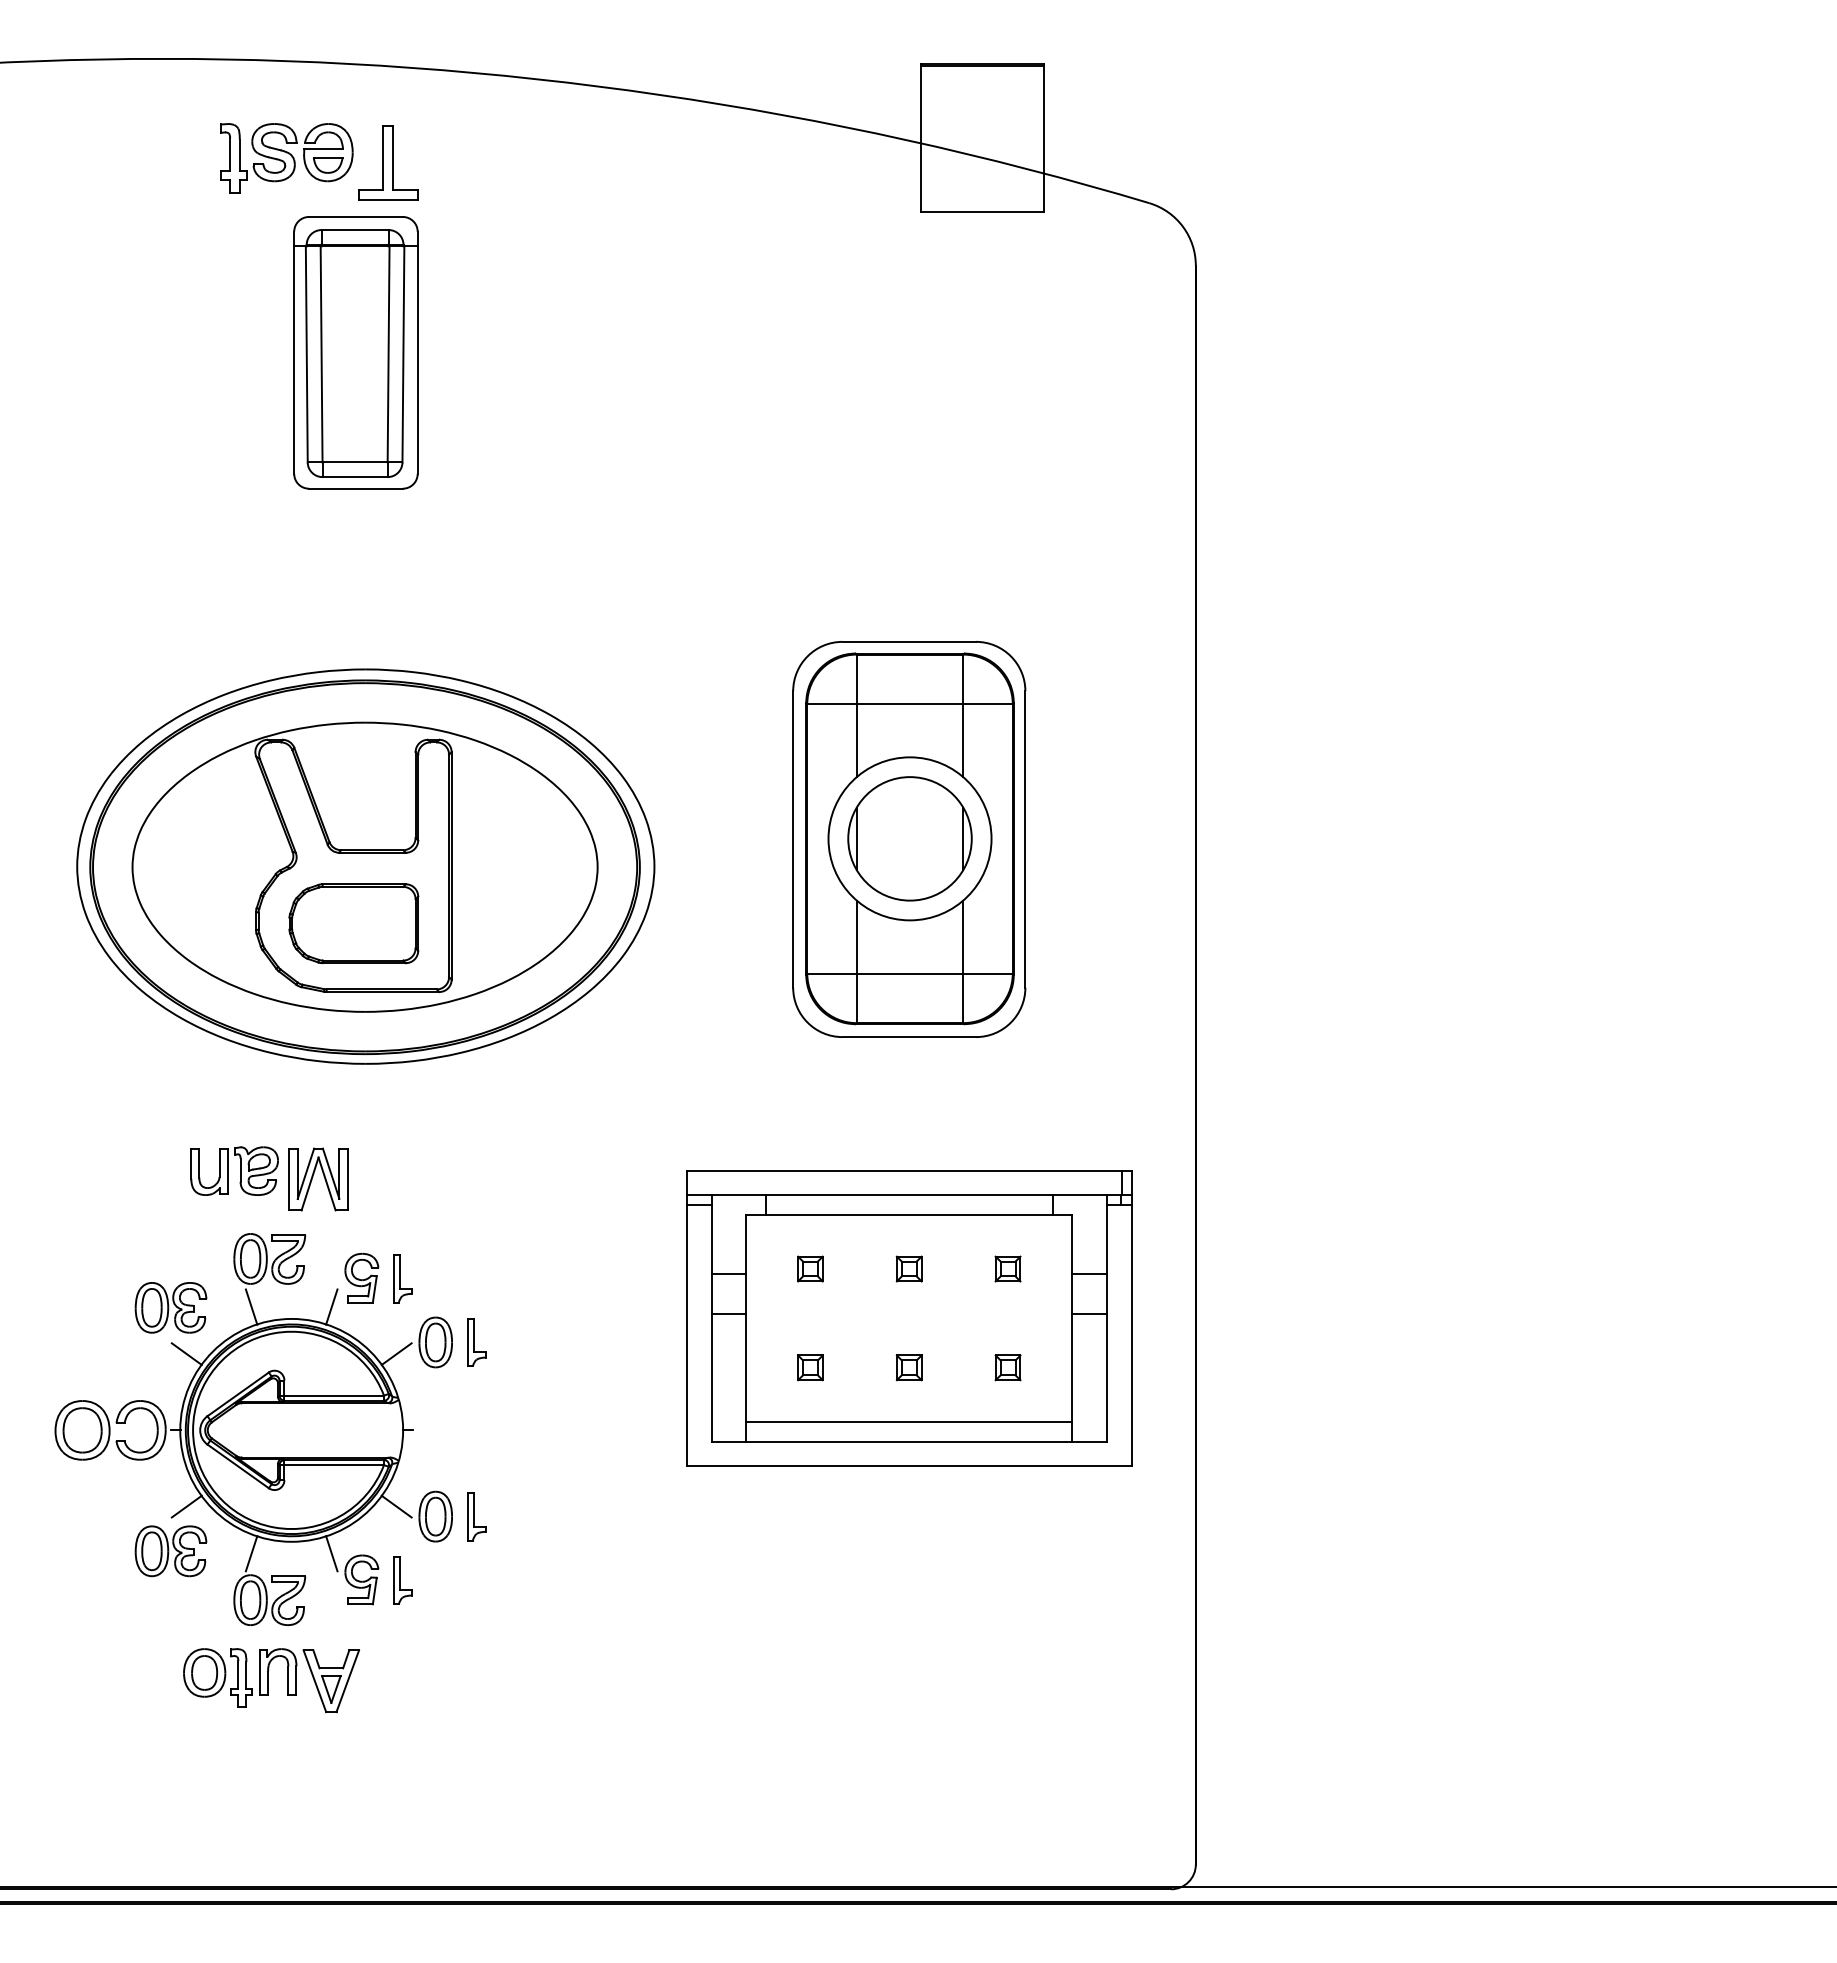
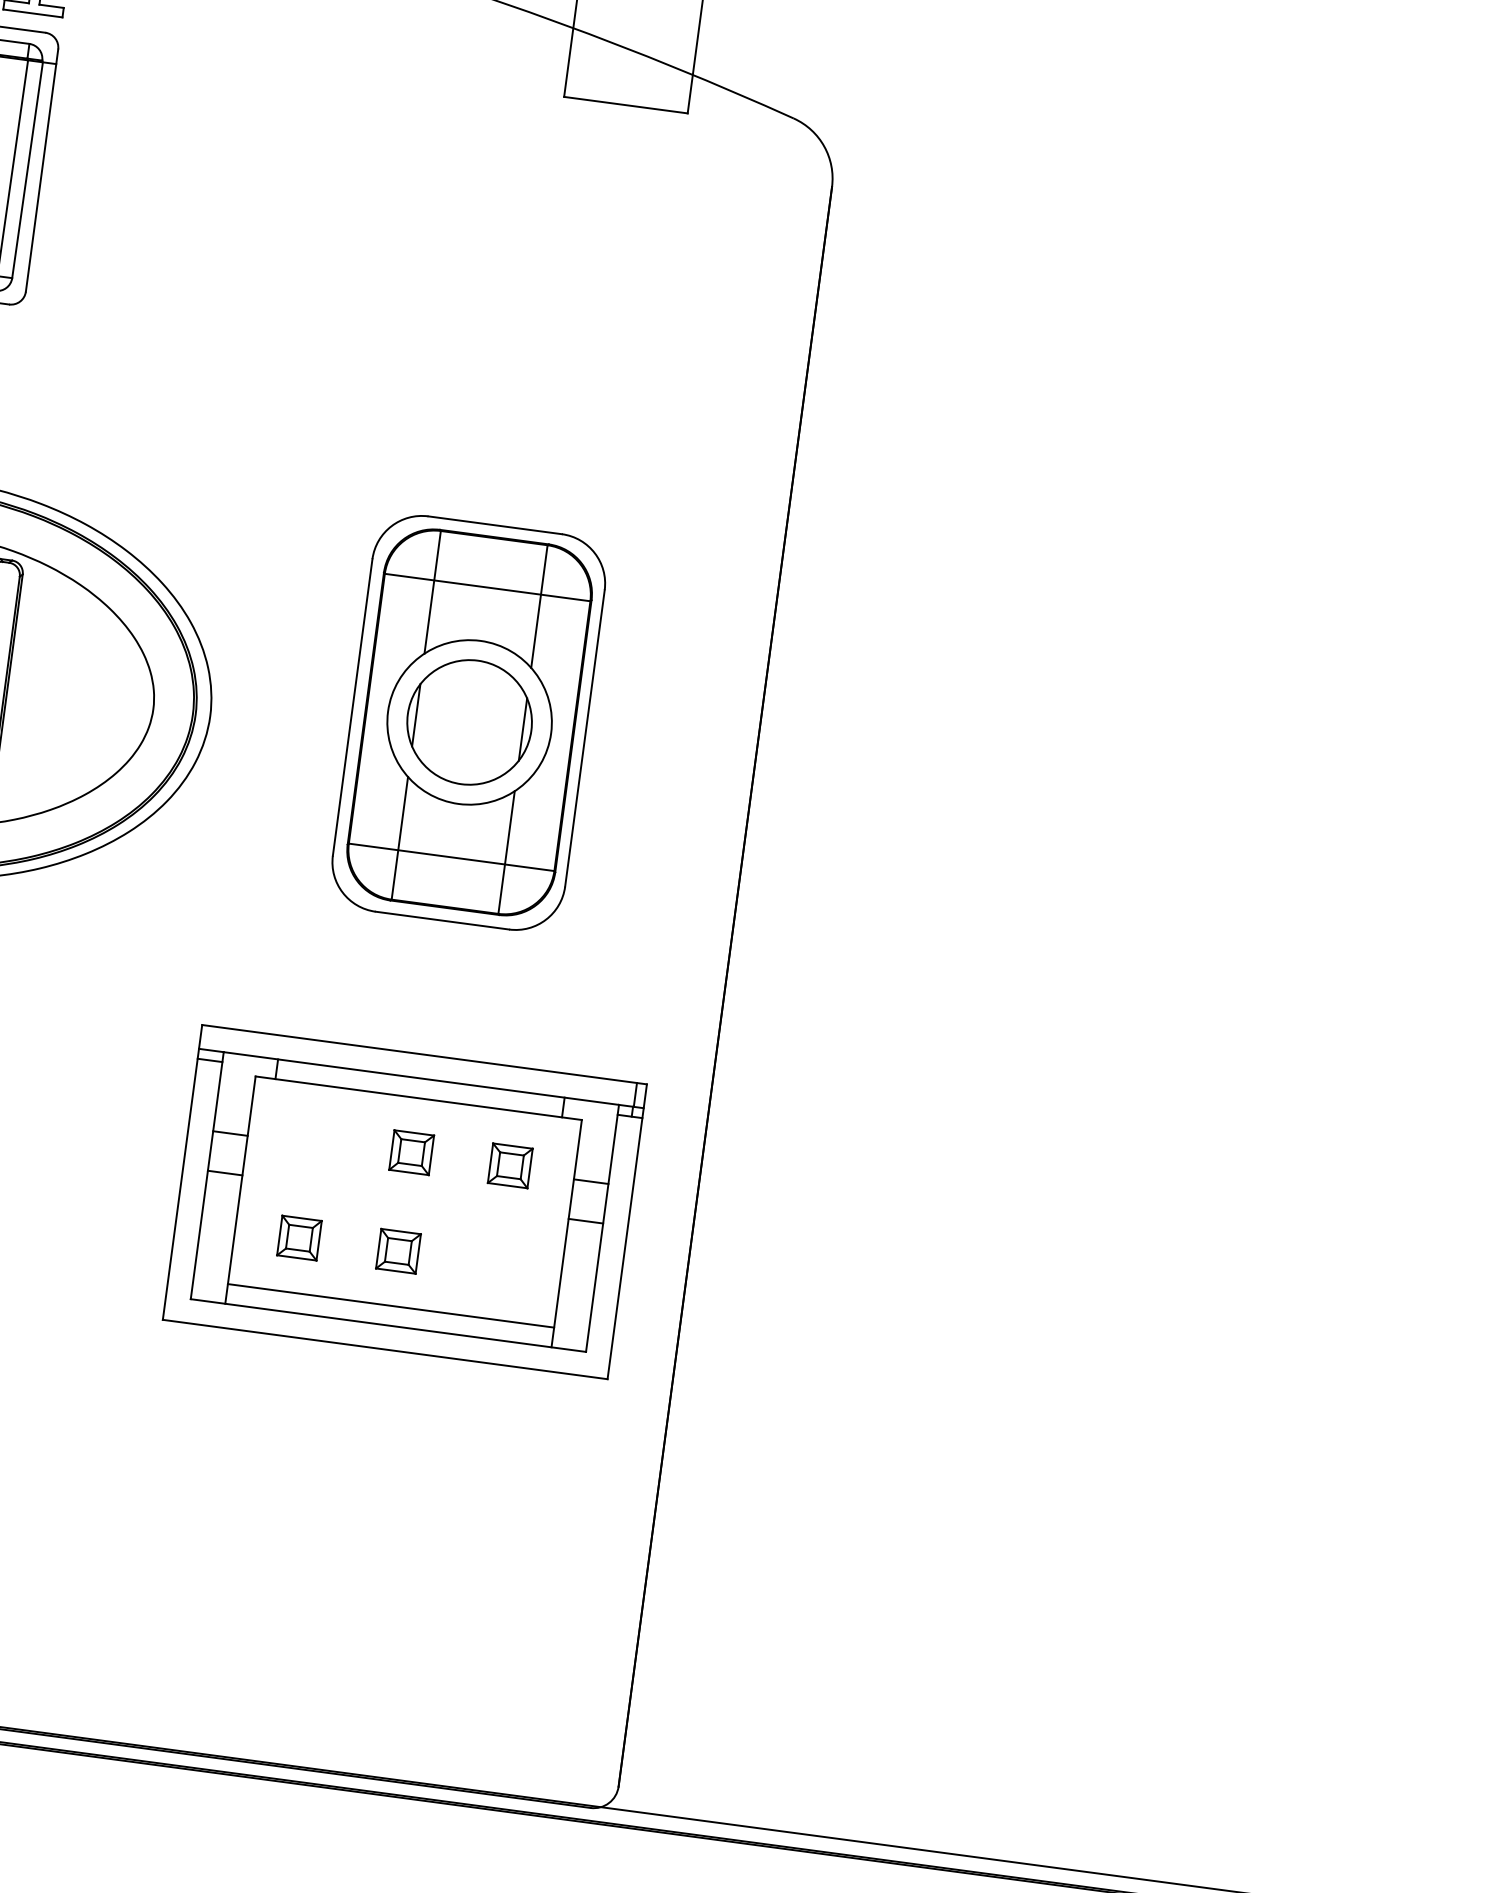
part: (810, 1268) -> (312, 1138), removed
part: (908, 1268) -> (410, 1151), size x1.6
part: (1007, 1268) -> (509, 1165), size x1.6
part: (810, 1367) -> (299, 1237), size x1.6
part: (908, 1367) -> (397, 1250), size x1.6
part: (1007, 1367) -> (496, 1264), removed

